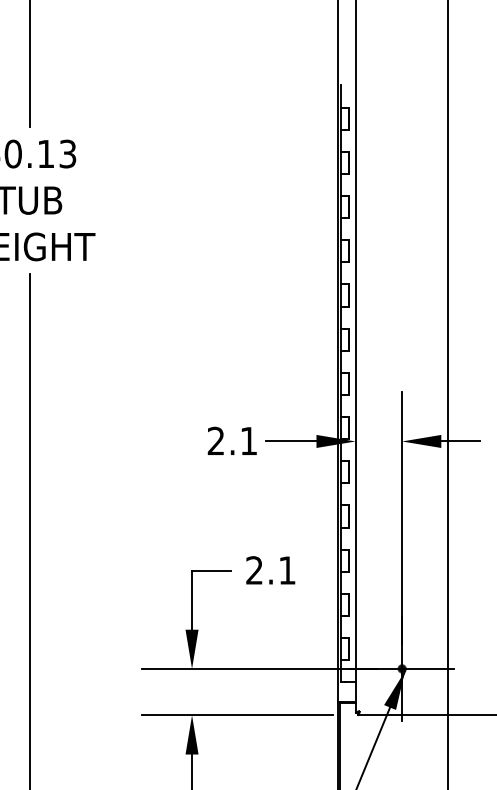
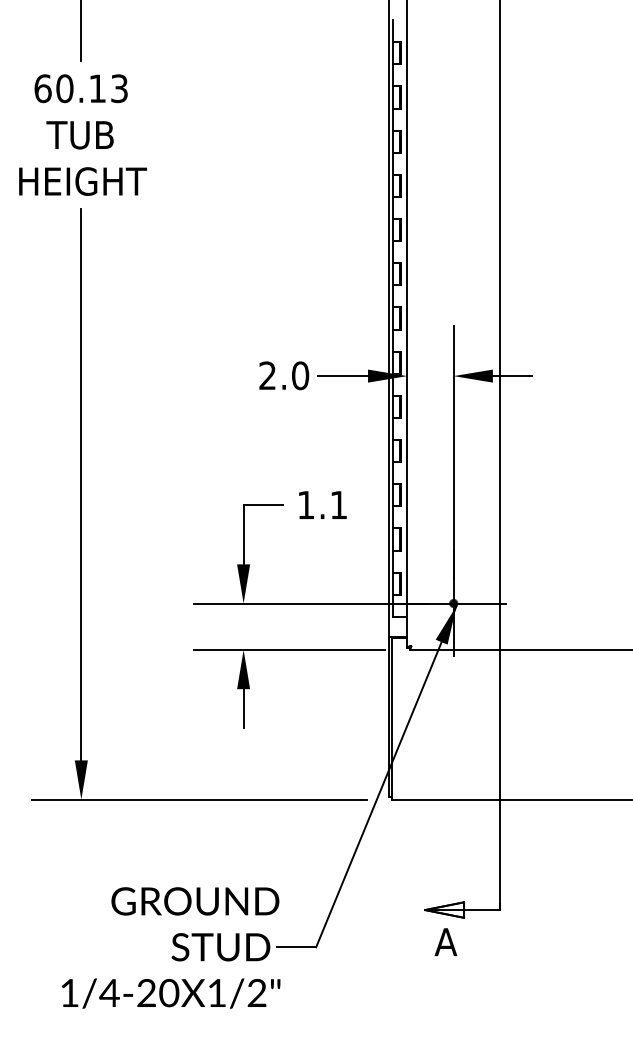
text: (248, 440) -> (300, 375), 2.1 -> 2.0
text: (253, 569) -> (305, 504), 2.1 -> 1.1

